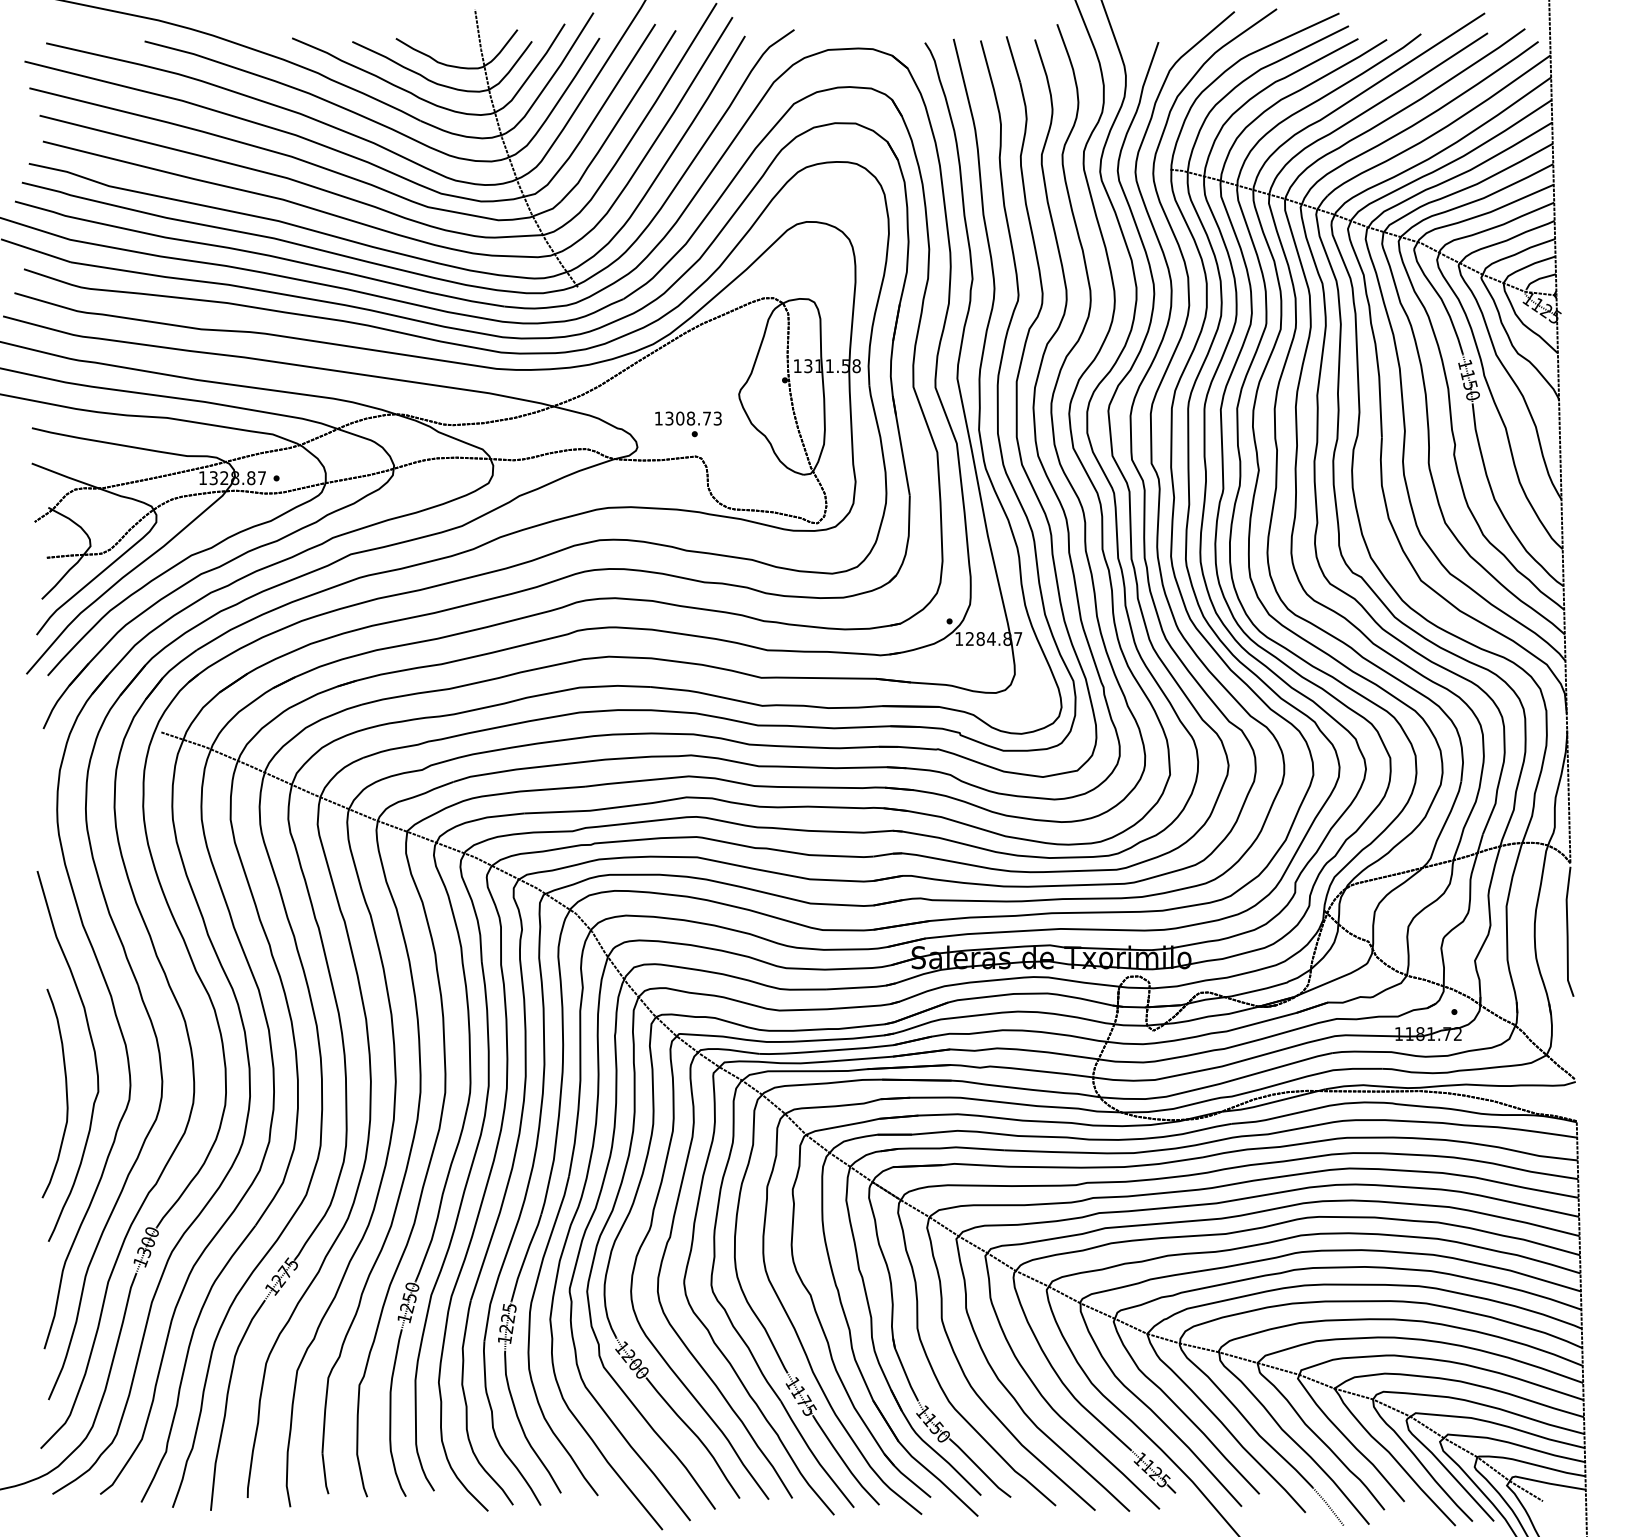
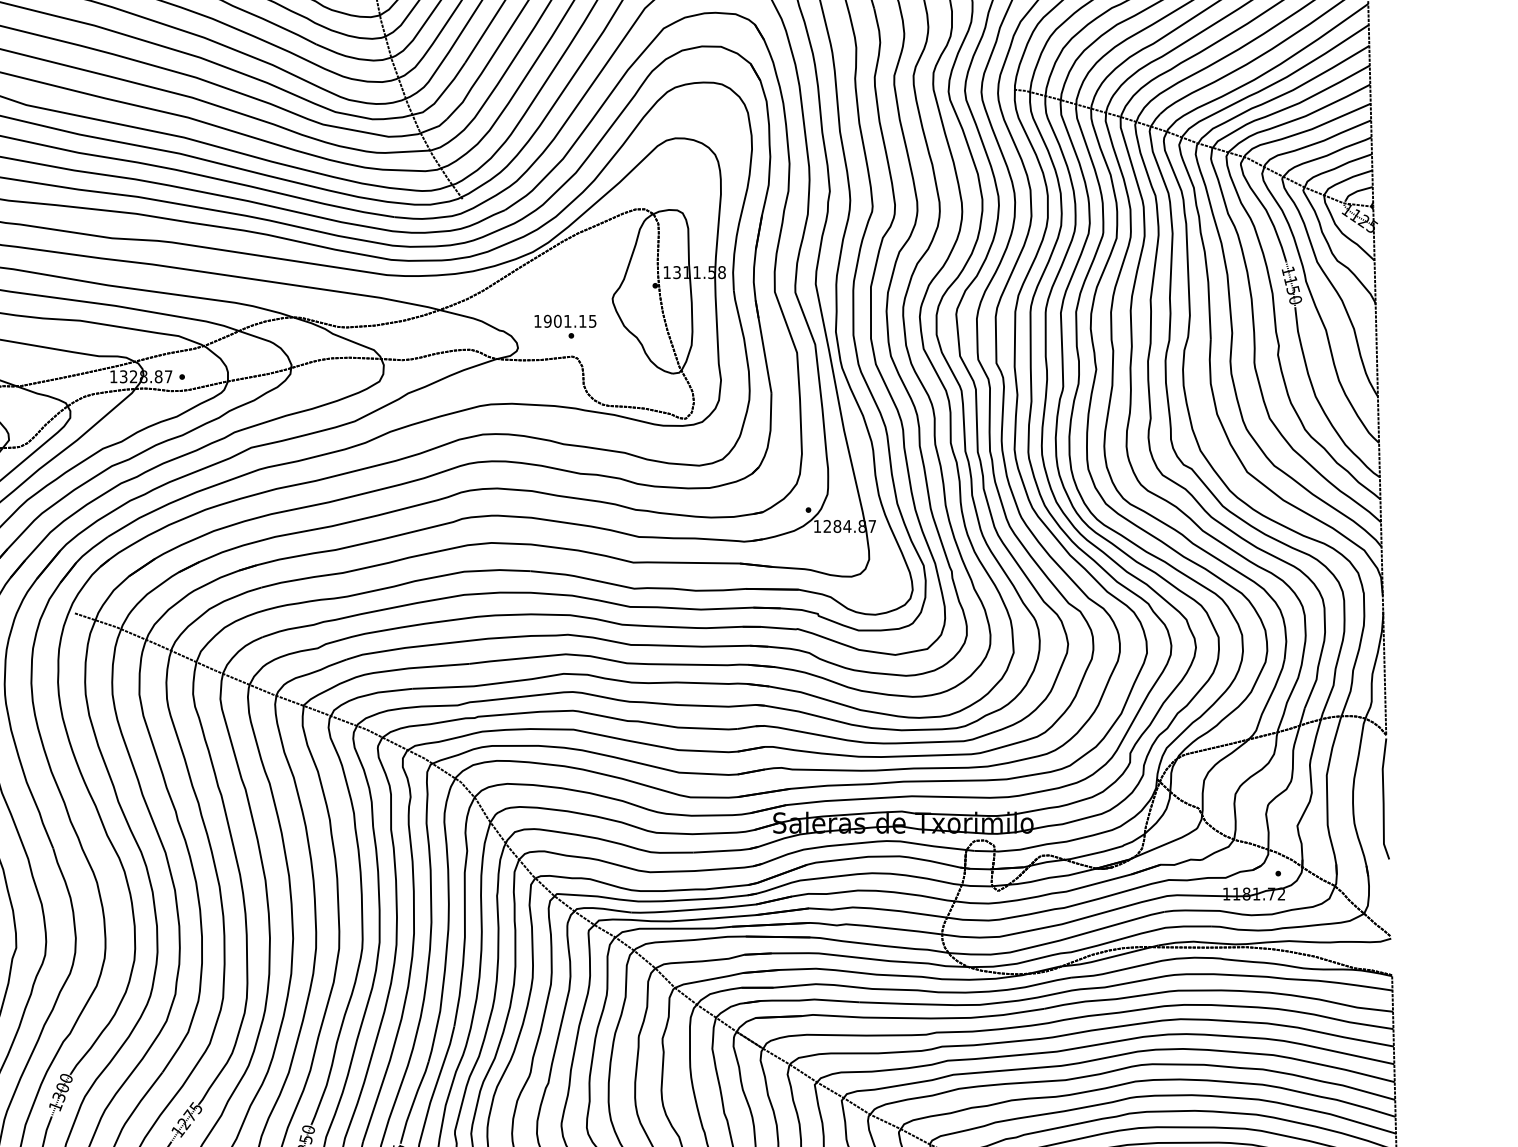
text: (693, 418) -> (570, 321), 1308.73 -> 1901.15

